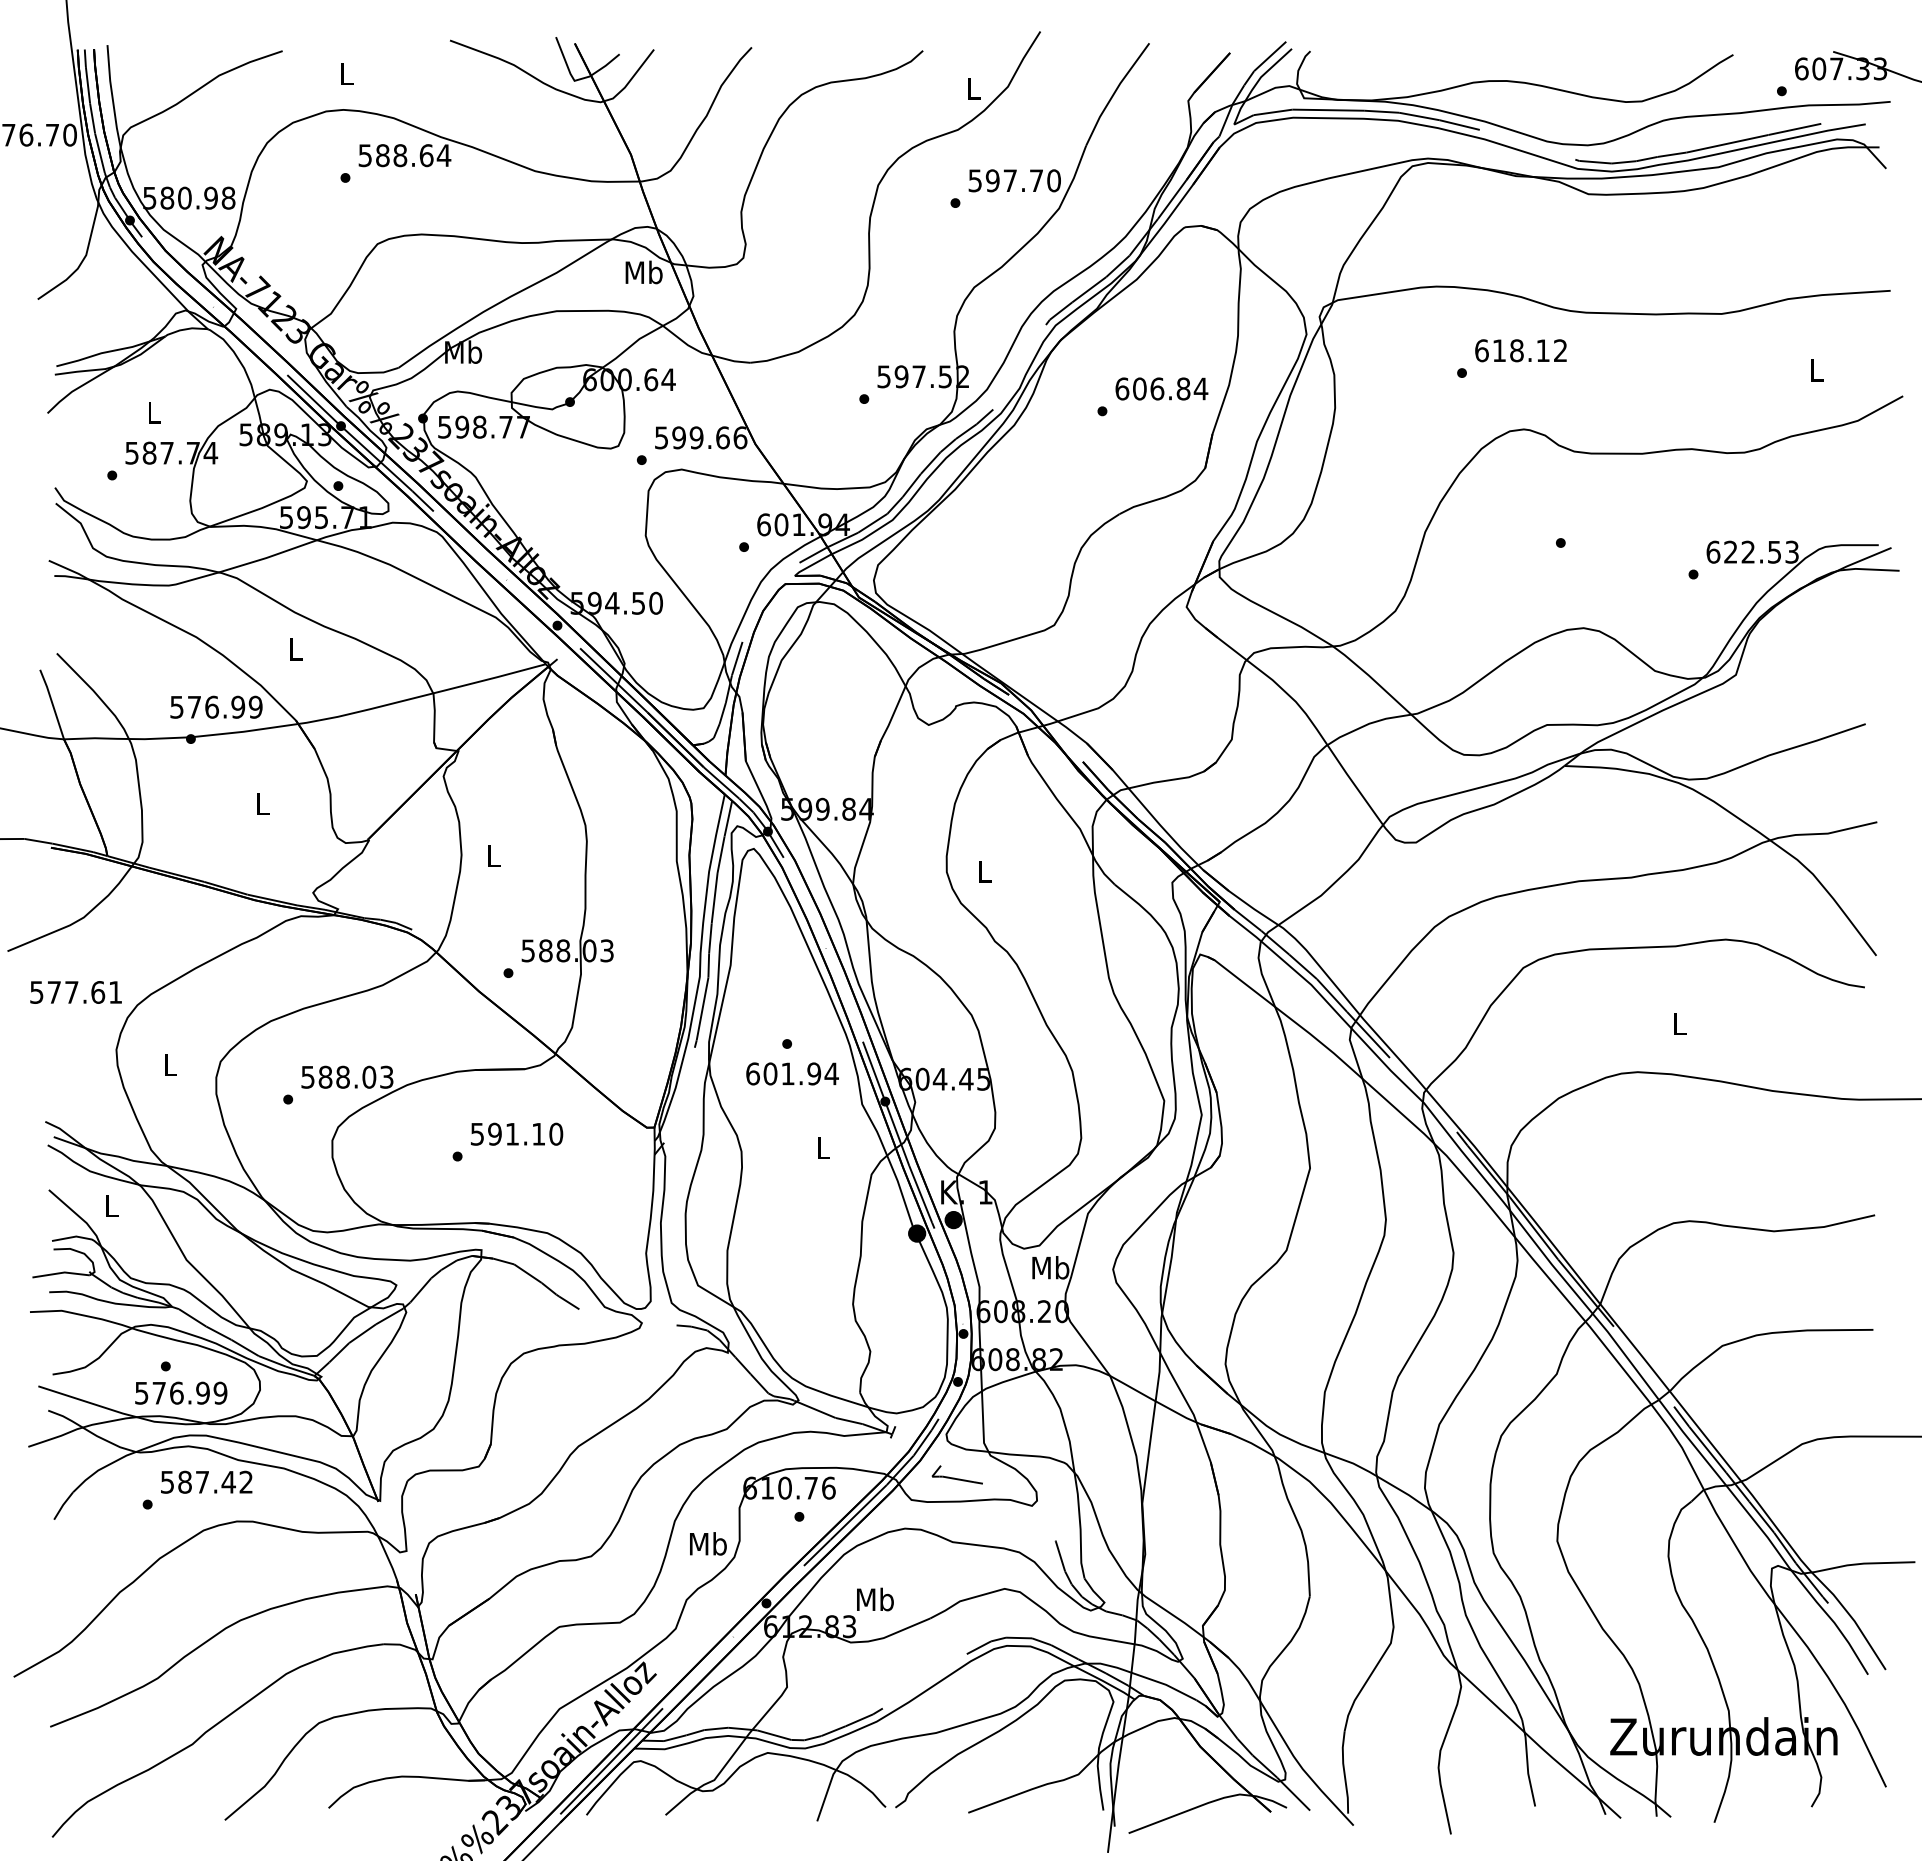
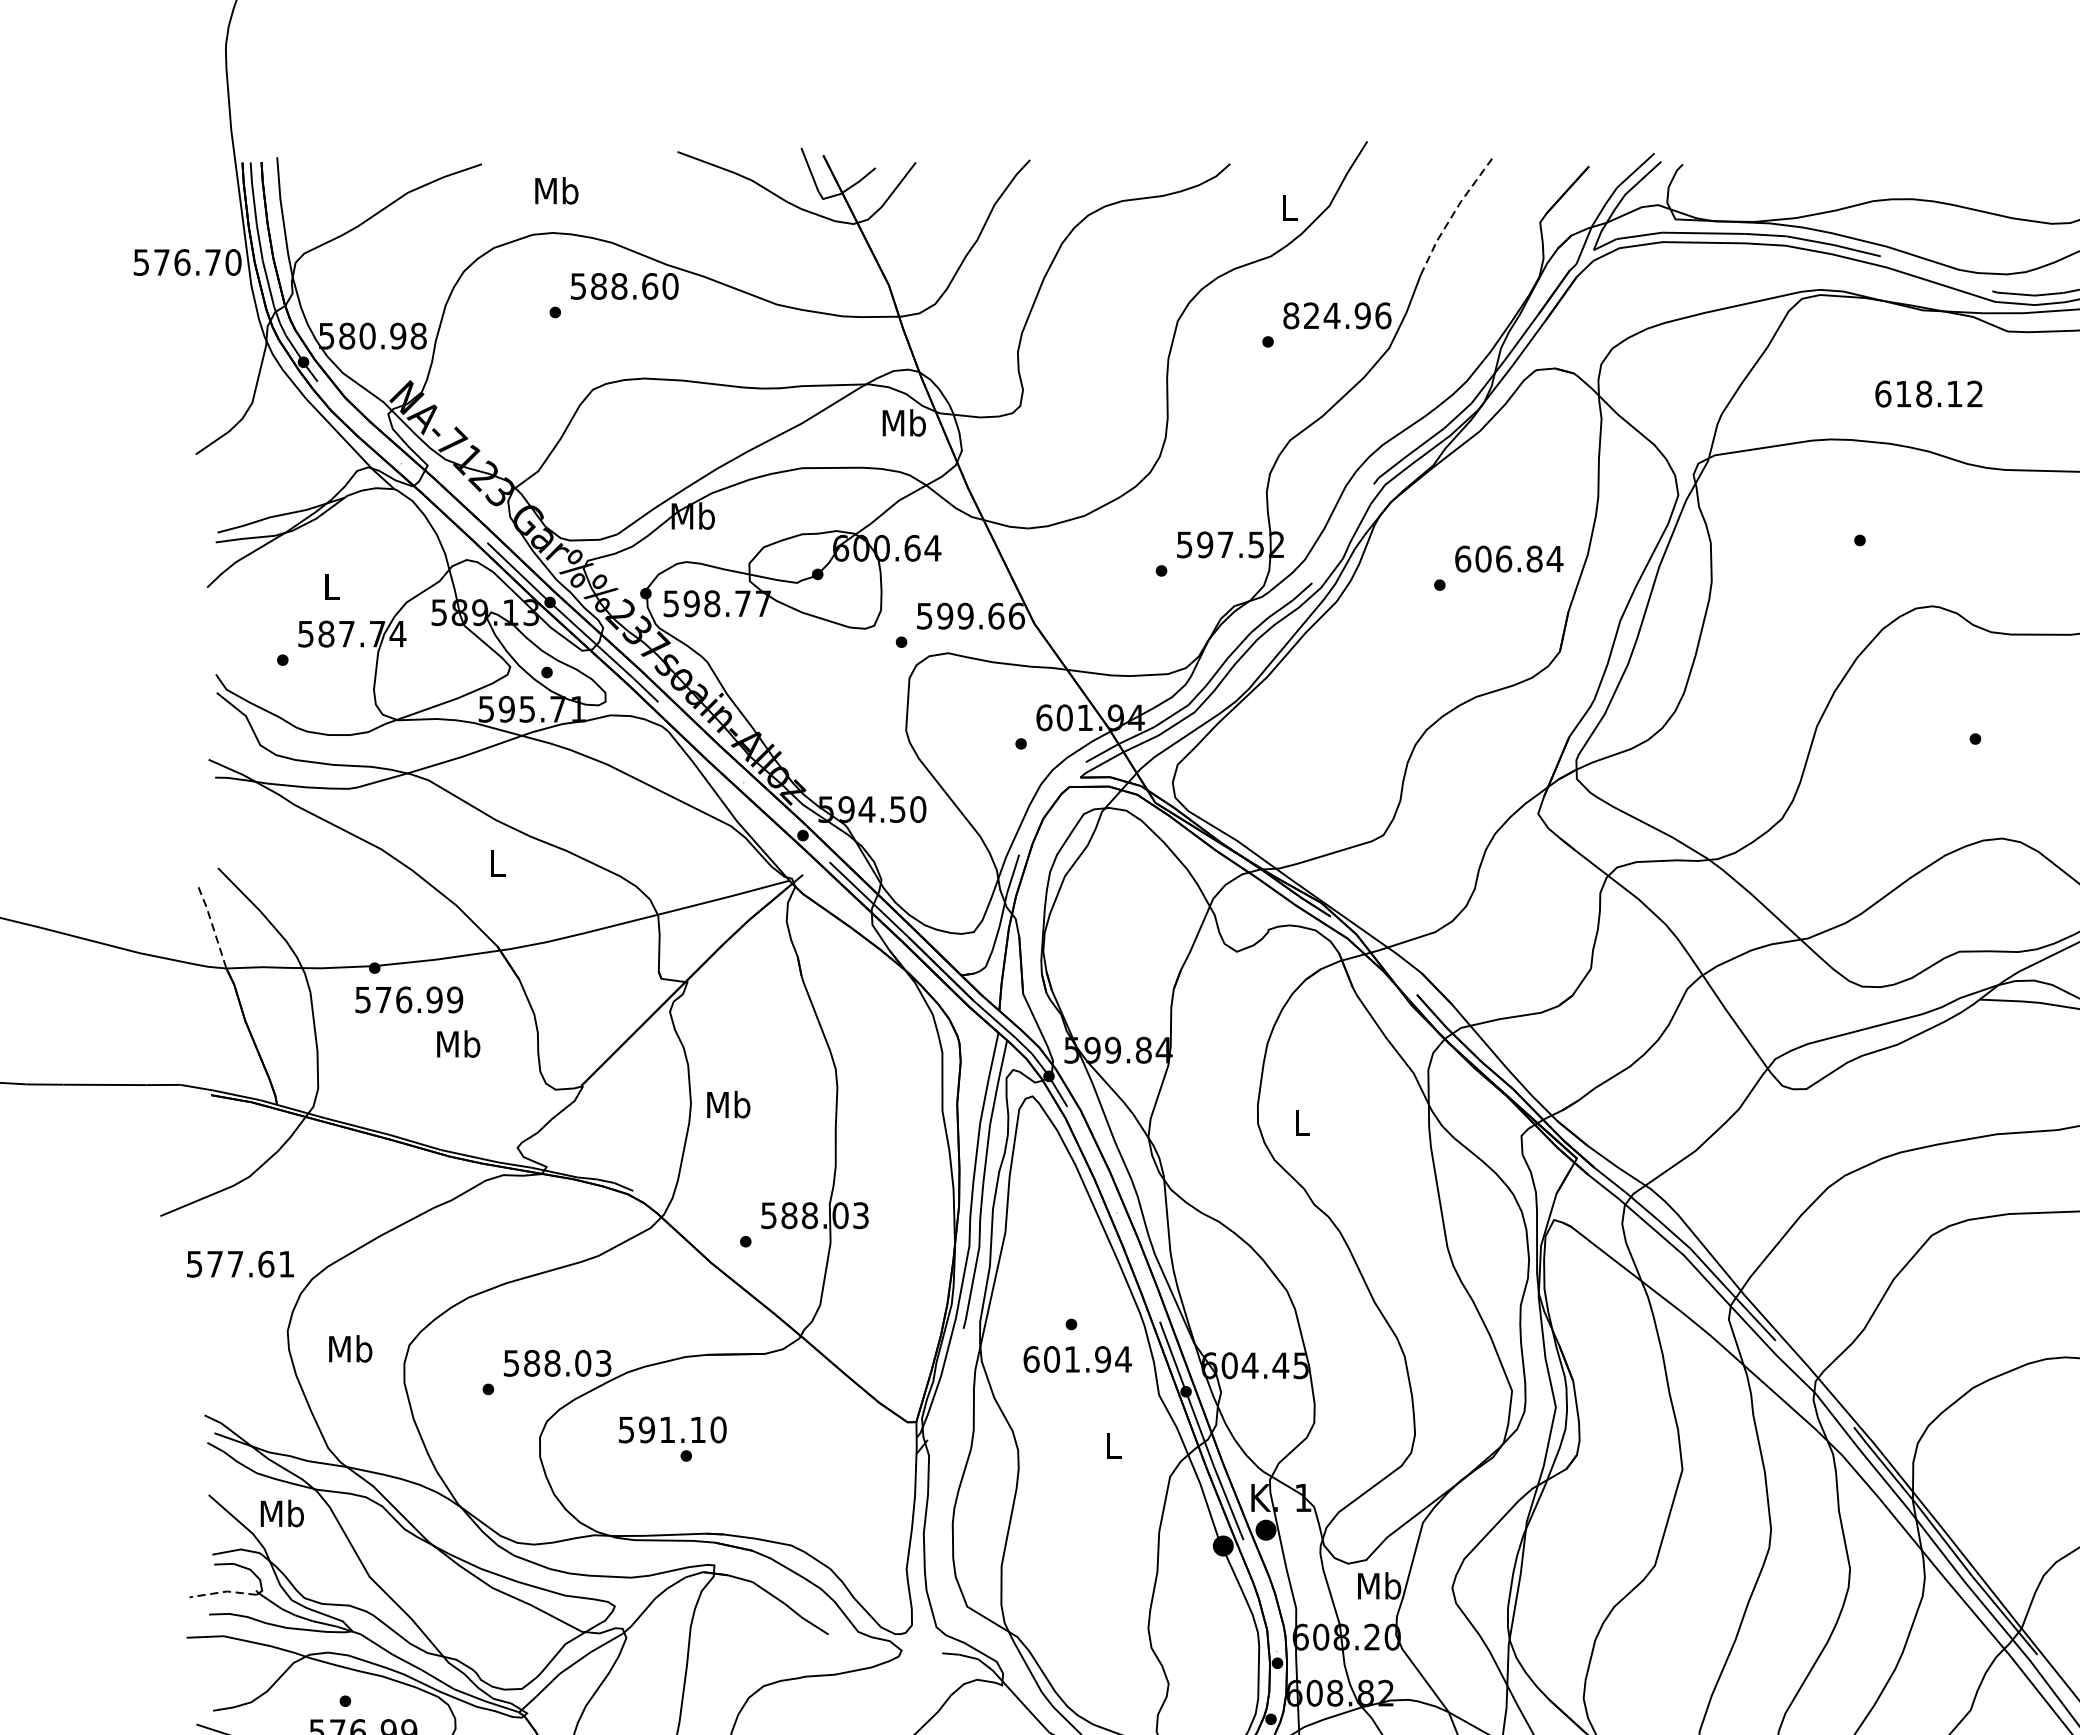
text: (346, 73) -> (556, 190), L -> Mb
line: (1114, 92) -> (1453, 212), solid -> dashed
text: (443, 155) -> (669, 286), 588.64 -> 588.60
text: (1014, 180) -> (1337, 315), 597.70 -> 824.96
text: (1520, 350) -> (1928, 393), moved
line: (52, 703) -> (212, 926), solid -> dashed
text: (216, 706) -> (409, 999), moved
text: (262, 803) -> (458, 1043), L -> Mb
text: (493, 855) -> (728, 1104), L -> Mb
text: (170, 1064) -> (350, 1348), L -> Mb
text: (517, 1133) -> (673, 1429), moved
text: (111, 1205) -> (281, 1513), L -> Mb
line: (61, 1272) -> (223, 1591), solid -> dashed

